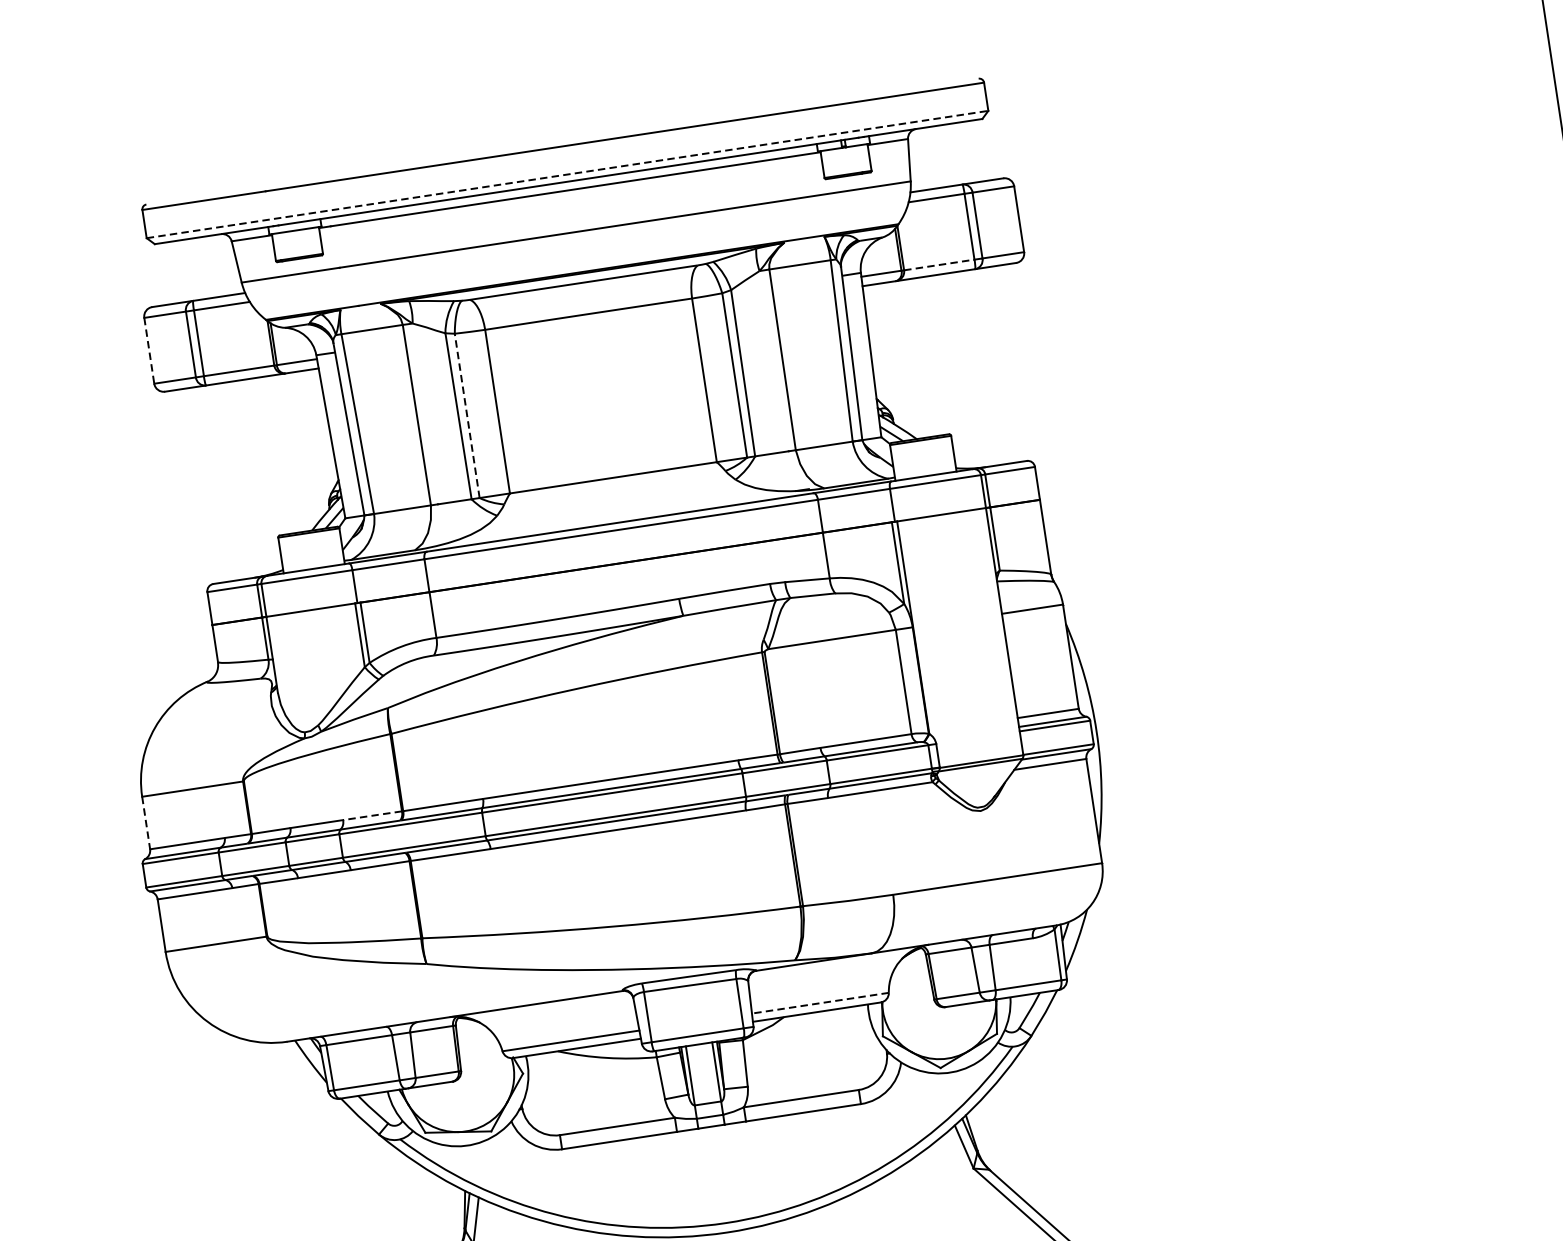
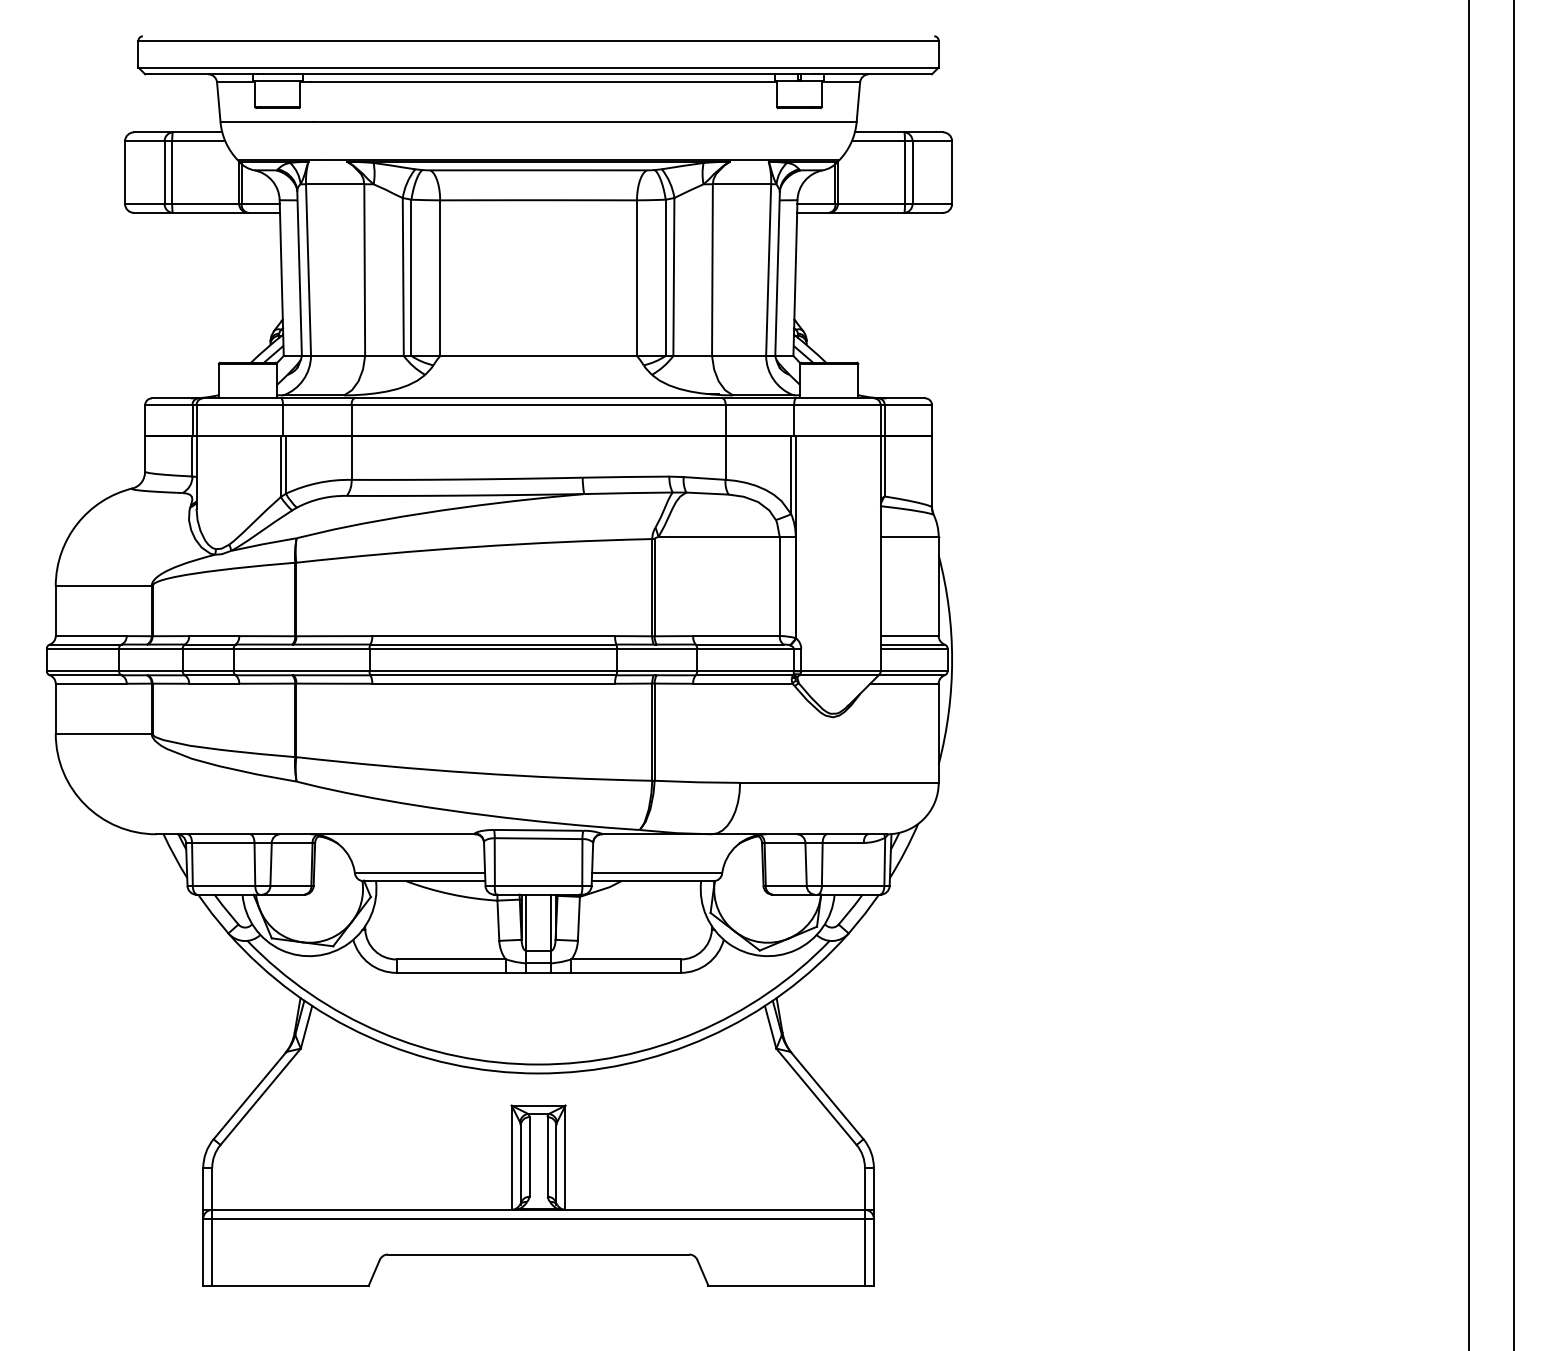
line: (568, 174) -> (539, 67), dashed -> solid
line: (939, 264) -> (871, 203), dashed -> solid
line: (149, 351) -> (125, 173), dashed -> solid
line: (467, 415) -> (411, 277), dashed -> solid
line: (372, 816) -> (267, 636), dashed -> solid
line: (145, 823) -> (55, 611), dashed -> solid
line: (819, 1003) -> (656, 873), dashed -> solid

